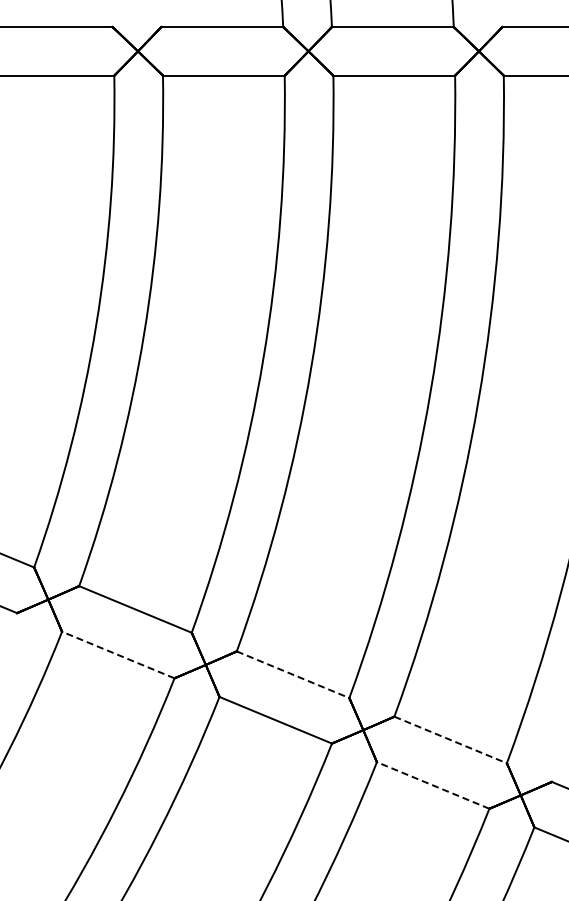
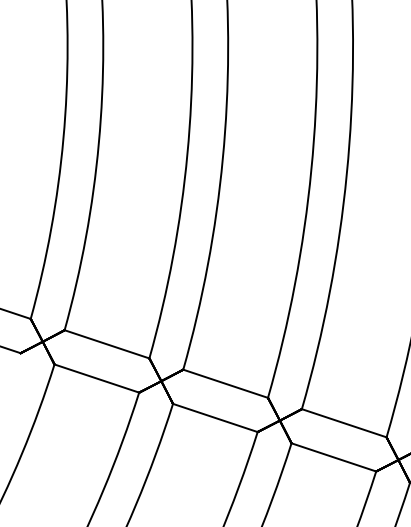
line: (118, 655) -> (97, 378), dashed -> solid
line: (293, 674) -> (225, 383), dashed -> solid
line: (450, 739) -> (344, 422), dashed -> solid
line: (433, 785) -> (334, 457), dashed -> solid

